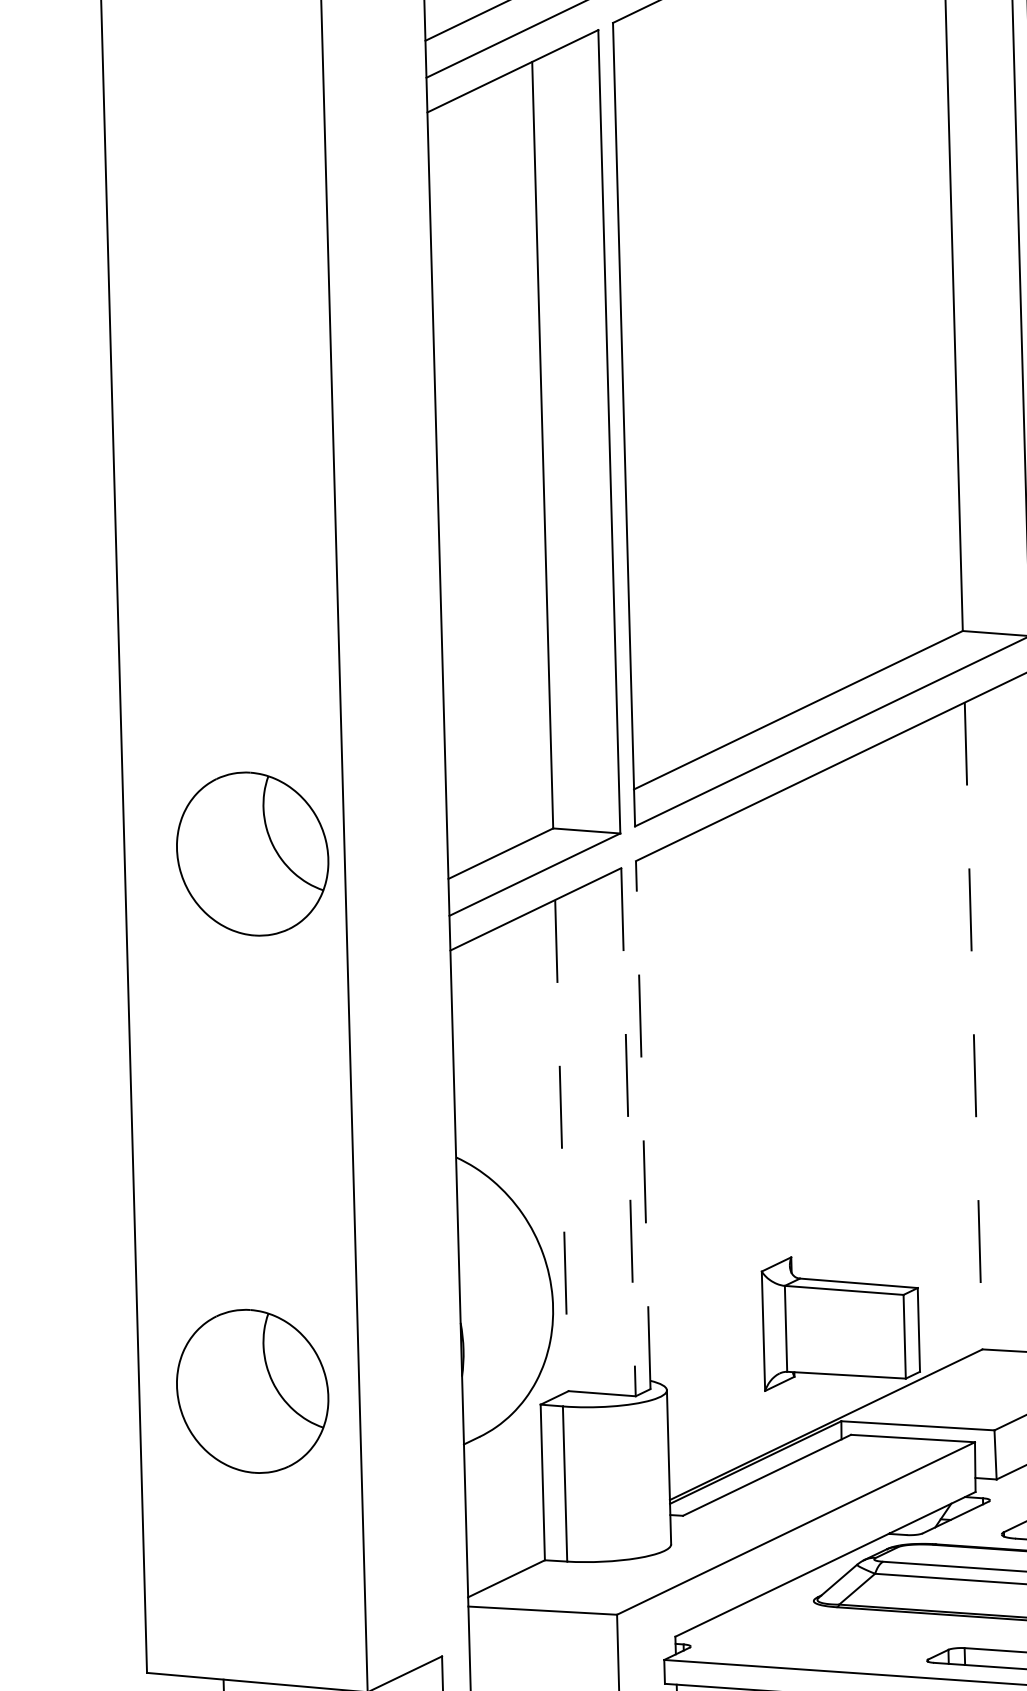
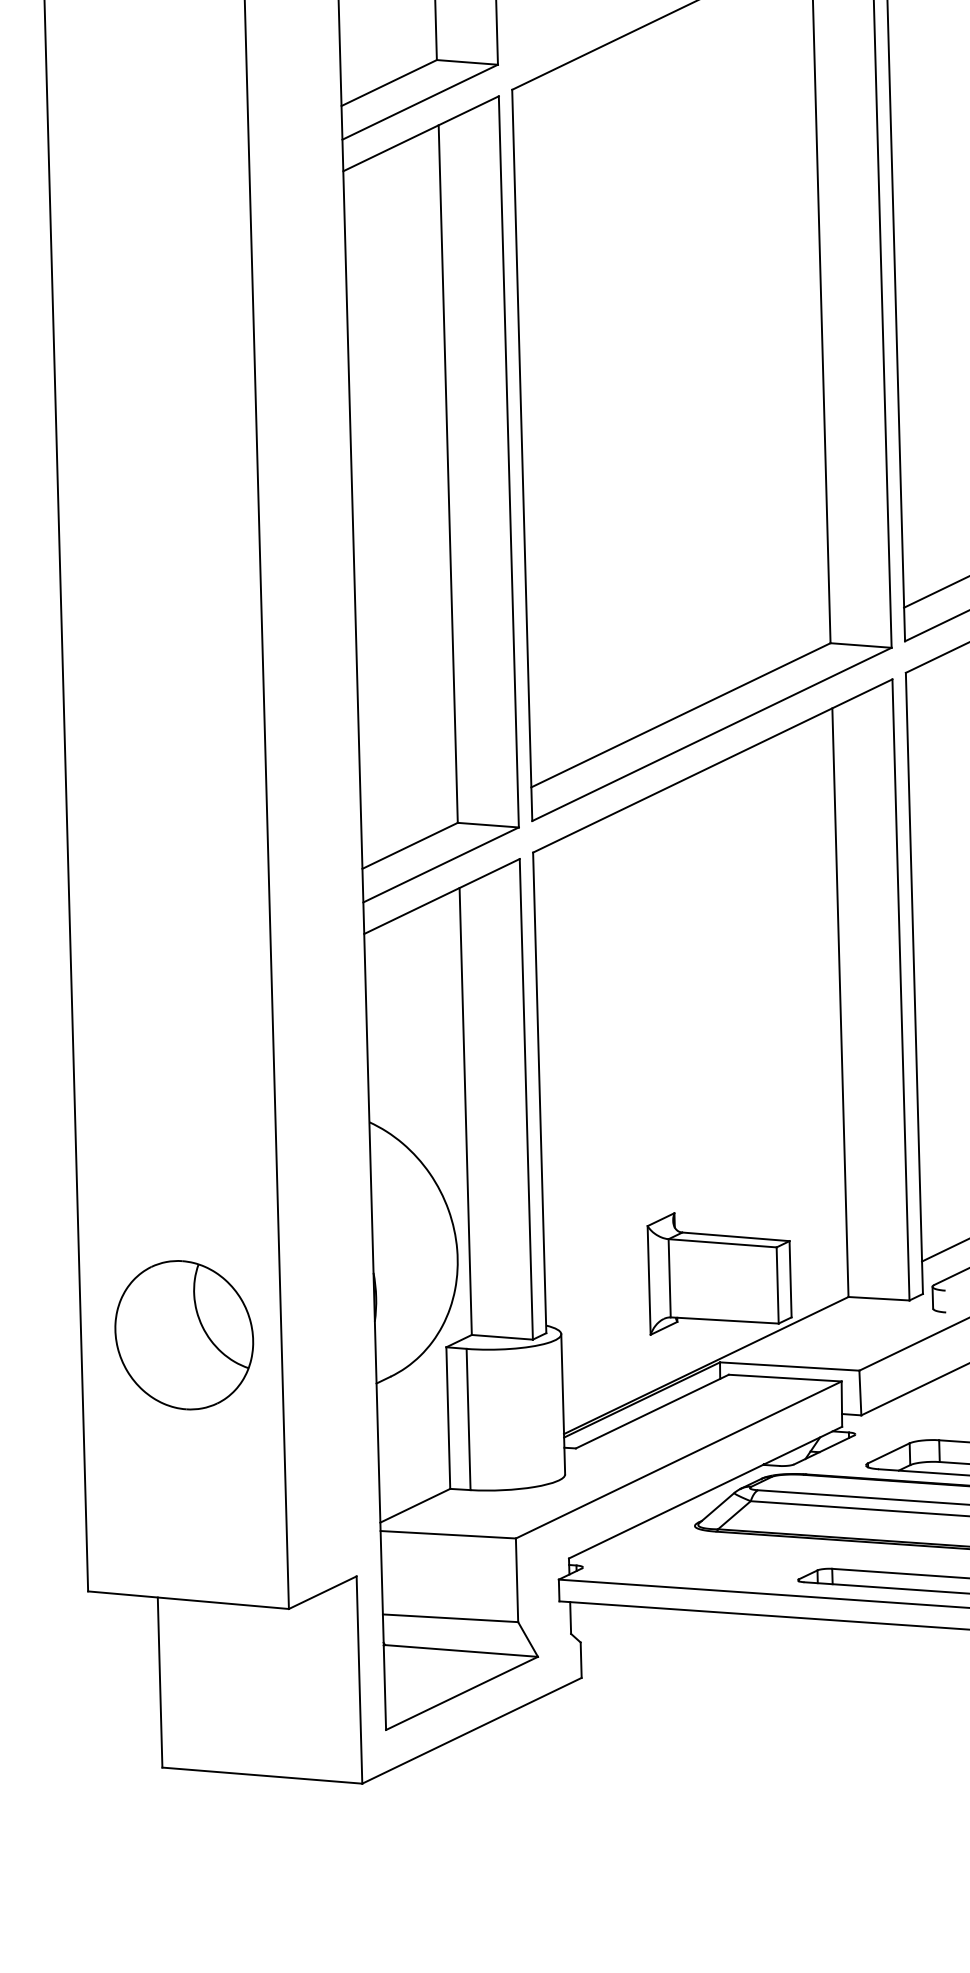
part: (252, 854) -> (184, 846), removed
line: (973, 1026) -> (840, 1003), dashed -> solid
line: (642, 1124) -> (539, 1092), dashed -> solid
line: (628, 1132) -> (526, 1099), dashed -> solid
line: (561, 1145) -> (465, 1111), dashed -> solid

